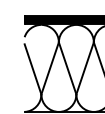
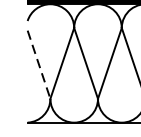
line: (33, 69) -> (39, 64), solid -> dashed

